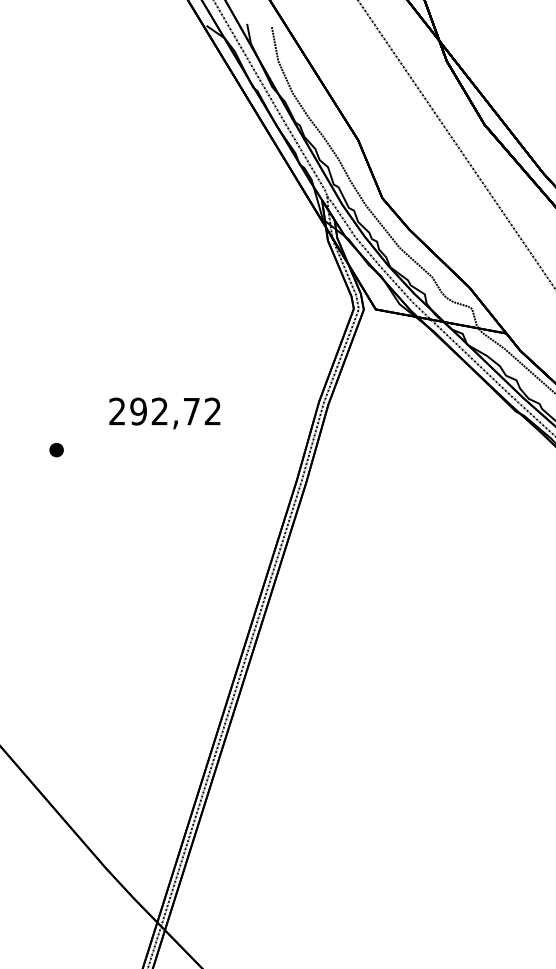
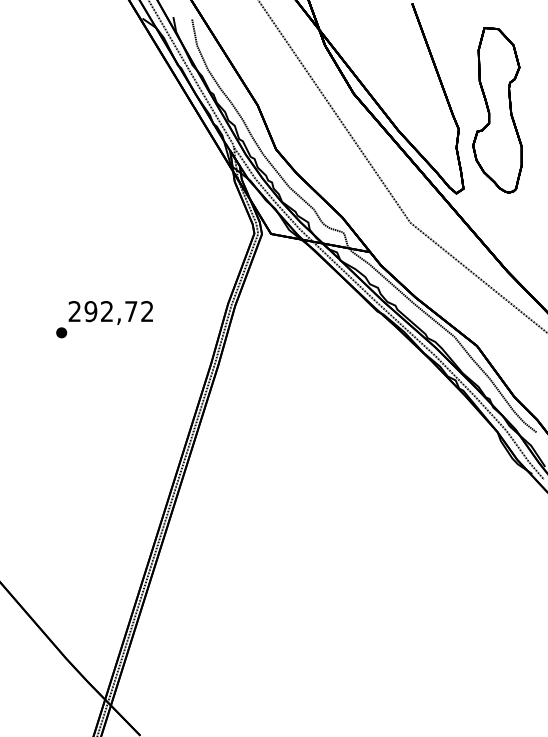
part: (56, 449) -> (61, 332), moved

